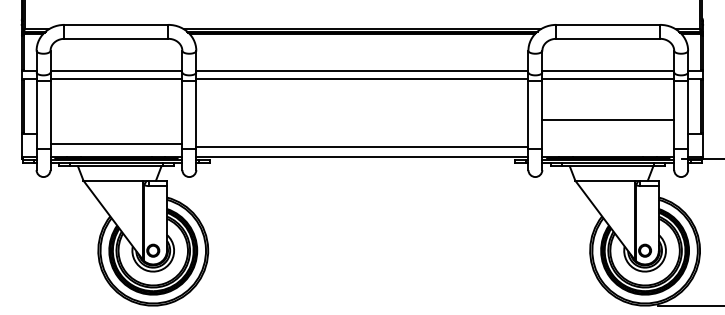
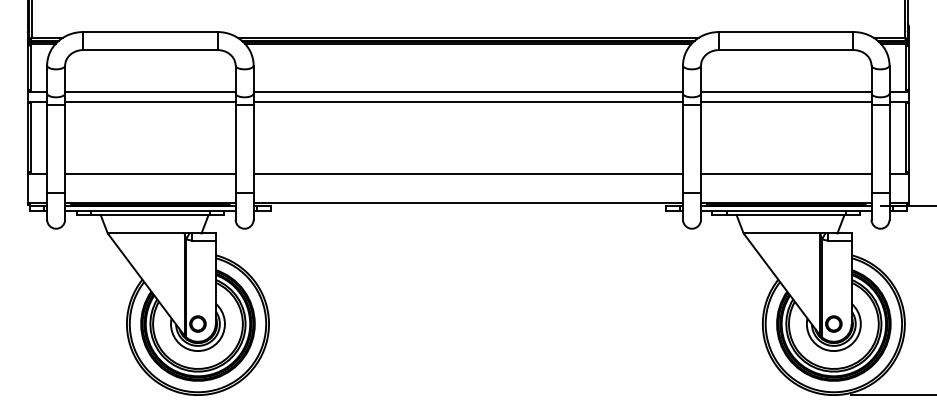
line: (608, 120) -> (786, 173), moved
line: (116, 144) -> (150, 173), moved
line: (362, 147) -> (468, 173), moved

